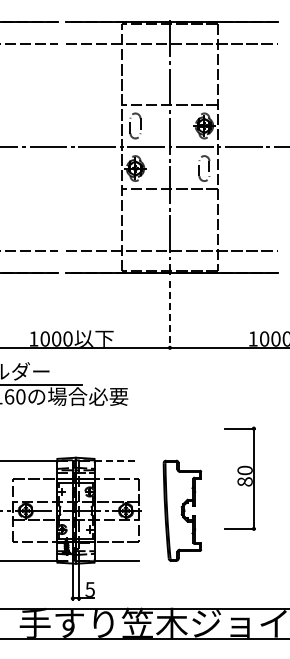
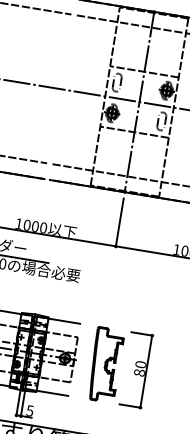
line: (169, 315) -> (119, 223), dashed -> solid
line: (116, 460) -> (64, 321), dashed -> solid
part: (239, 478) -> (135, 369), moved

